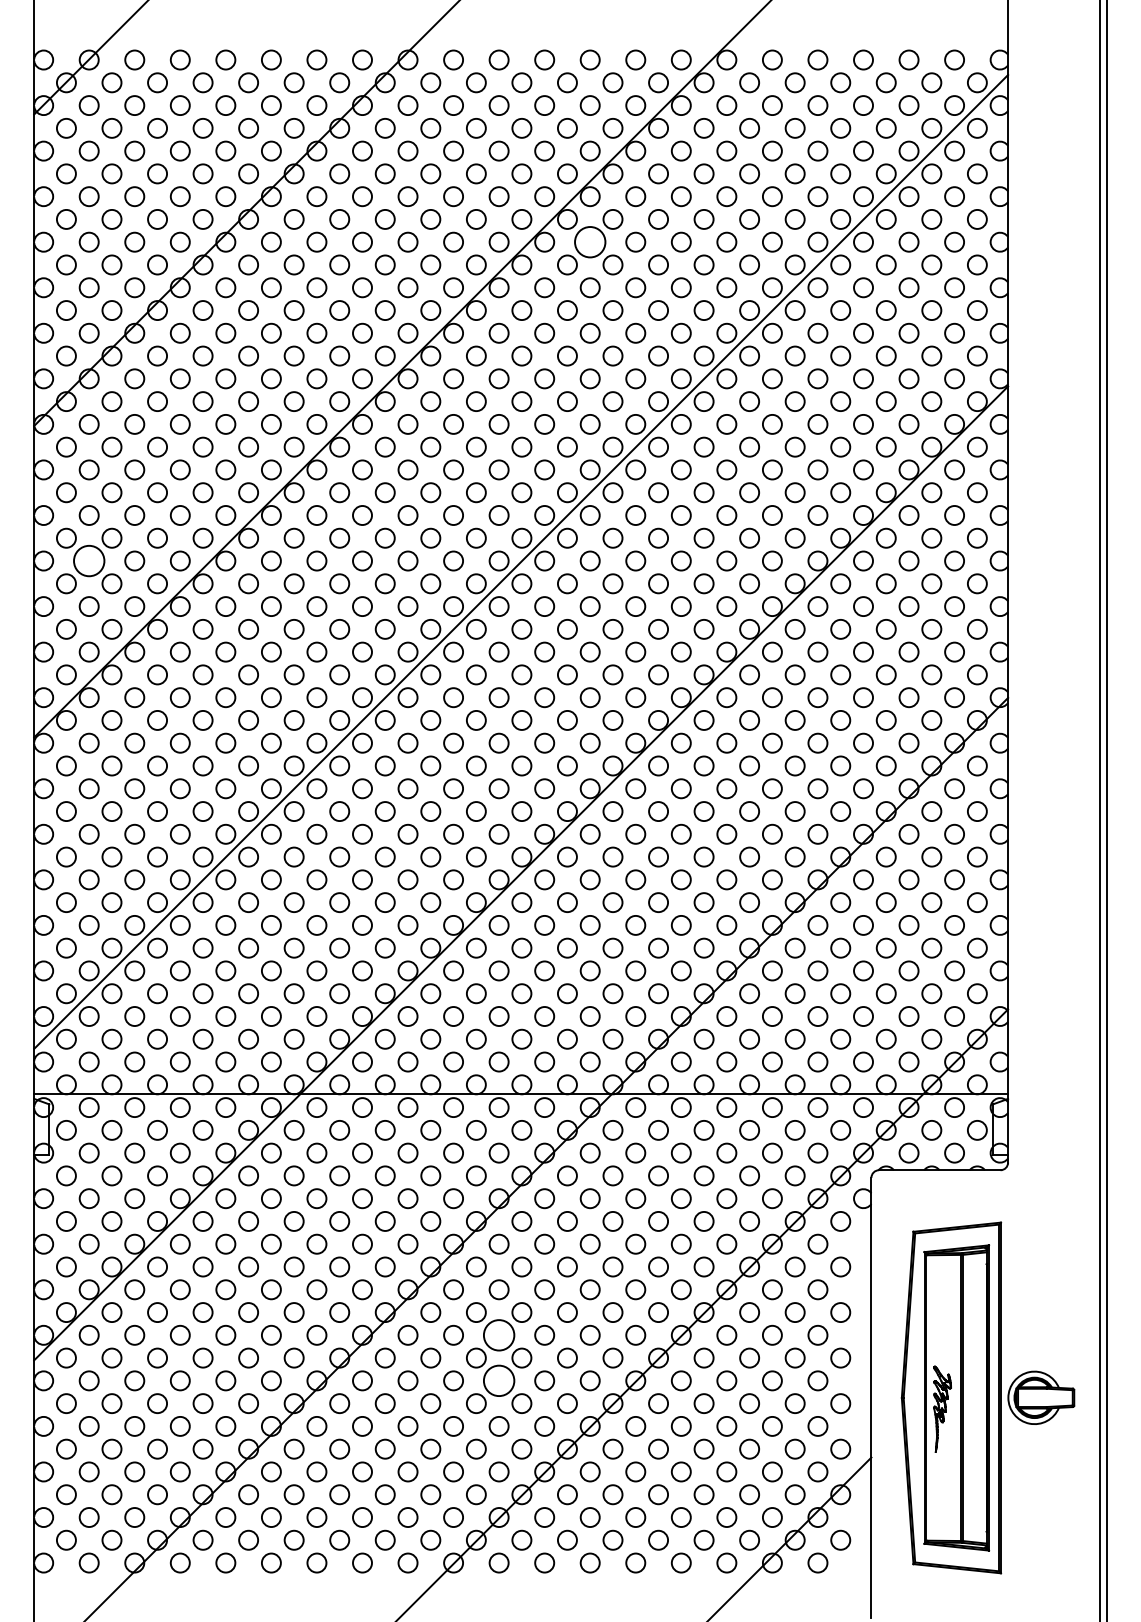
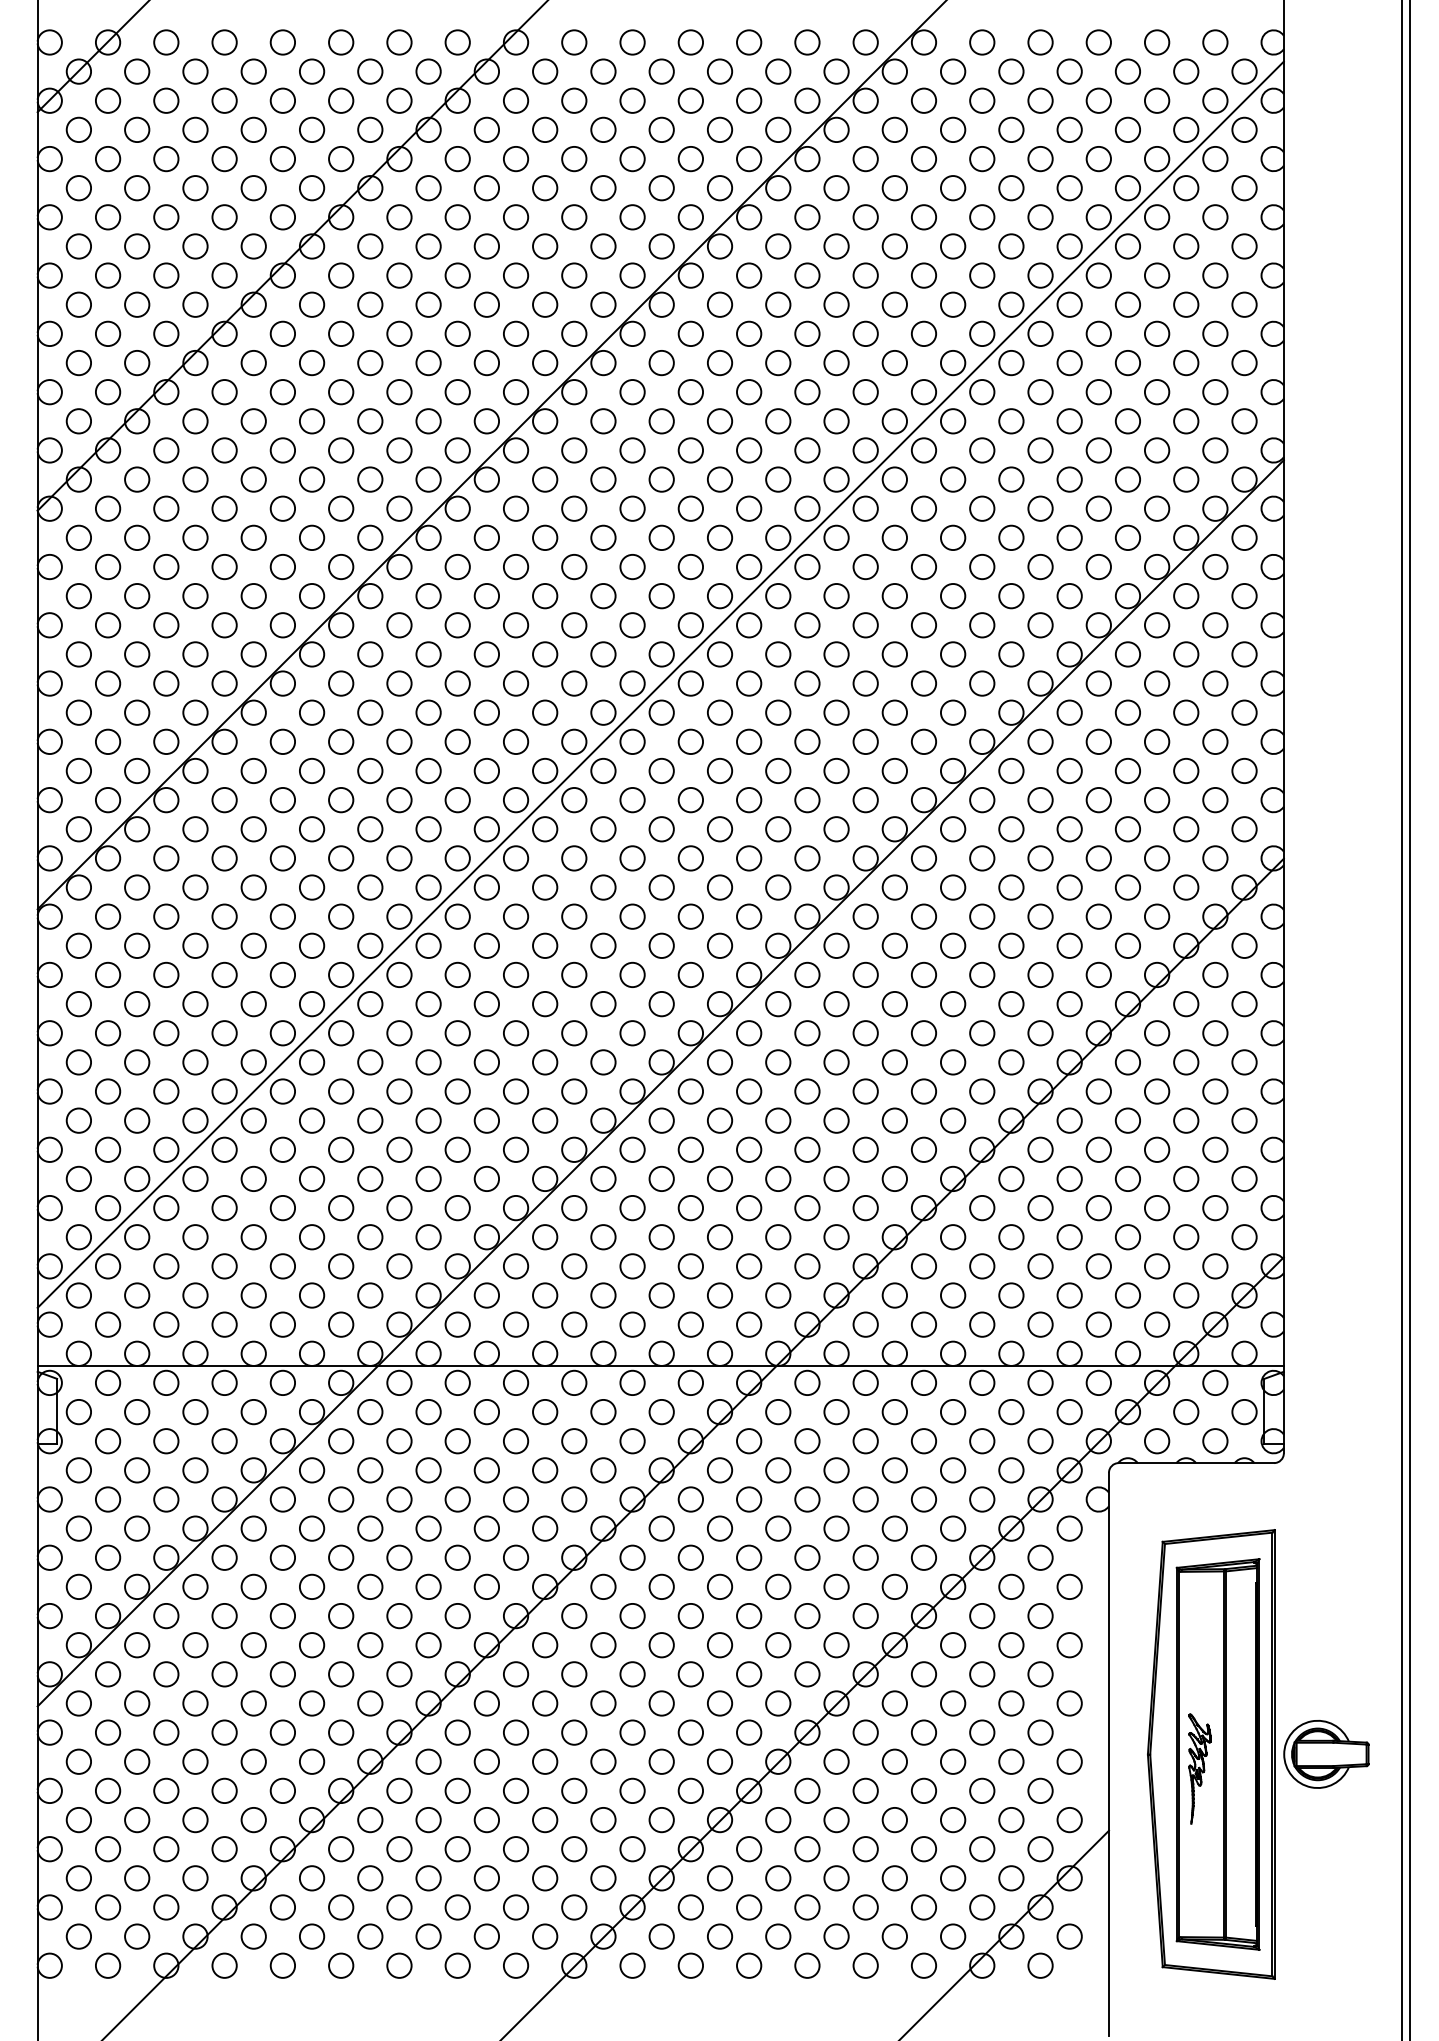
circle: (589, 241) -> (748, 274), size x0.62
circle: (88, 560) -> (107, 682), size x0.62
circle: (498, 1334) -> (631, 1673), size x0.62
circle: (498, 1380) -> (631, 1732), size x0.62

